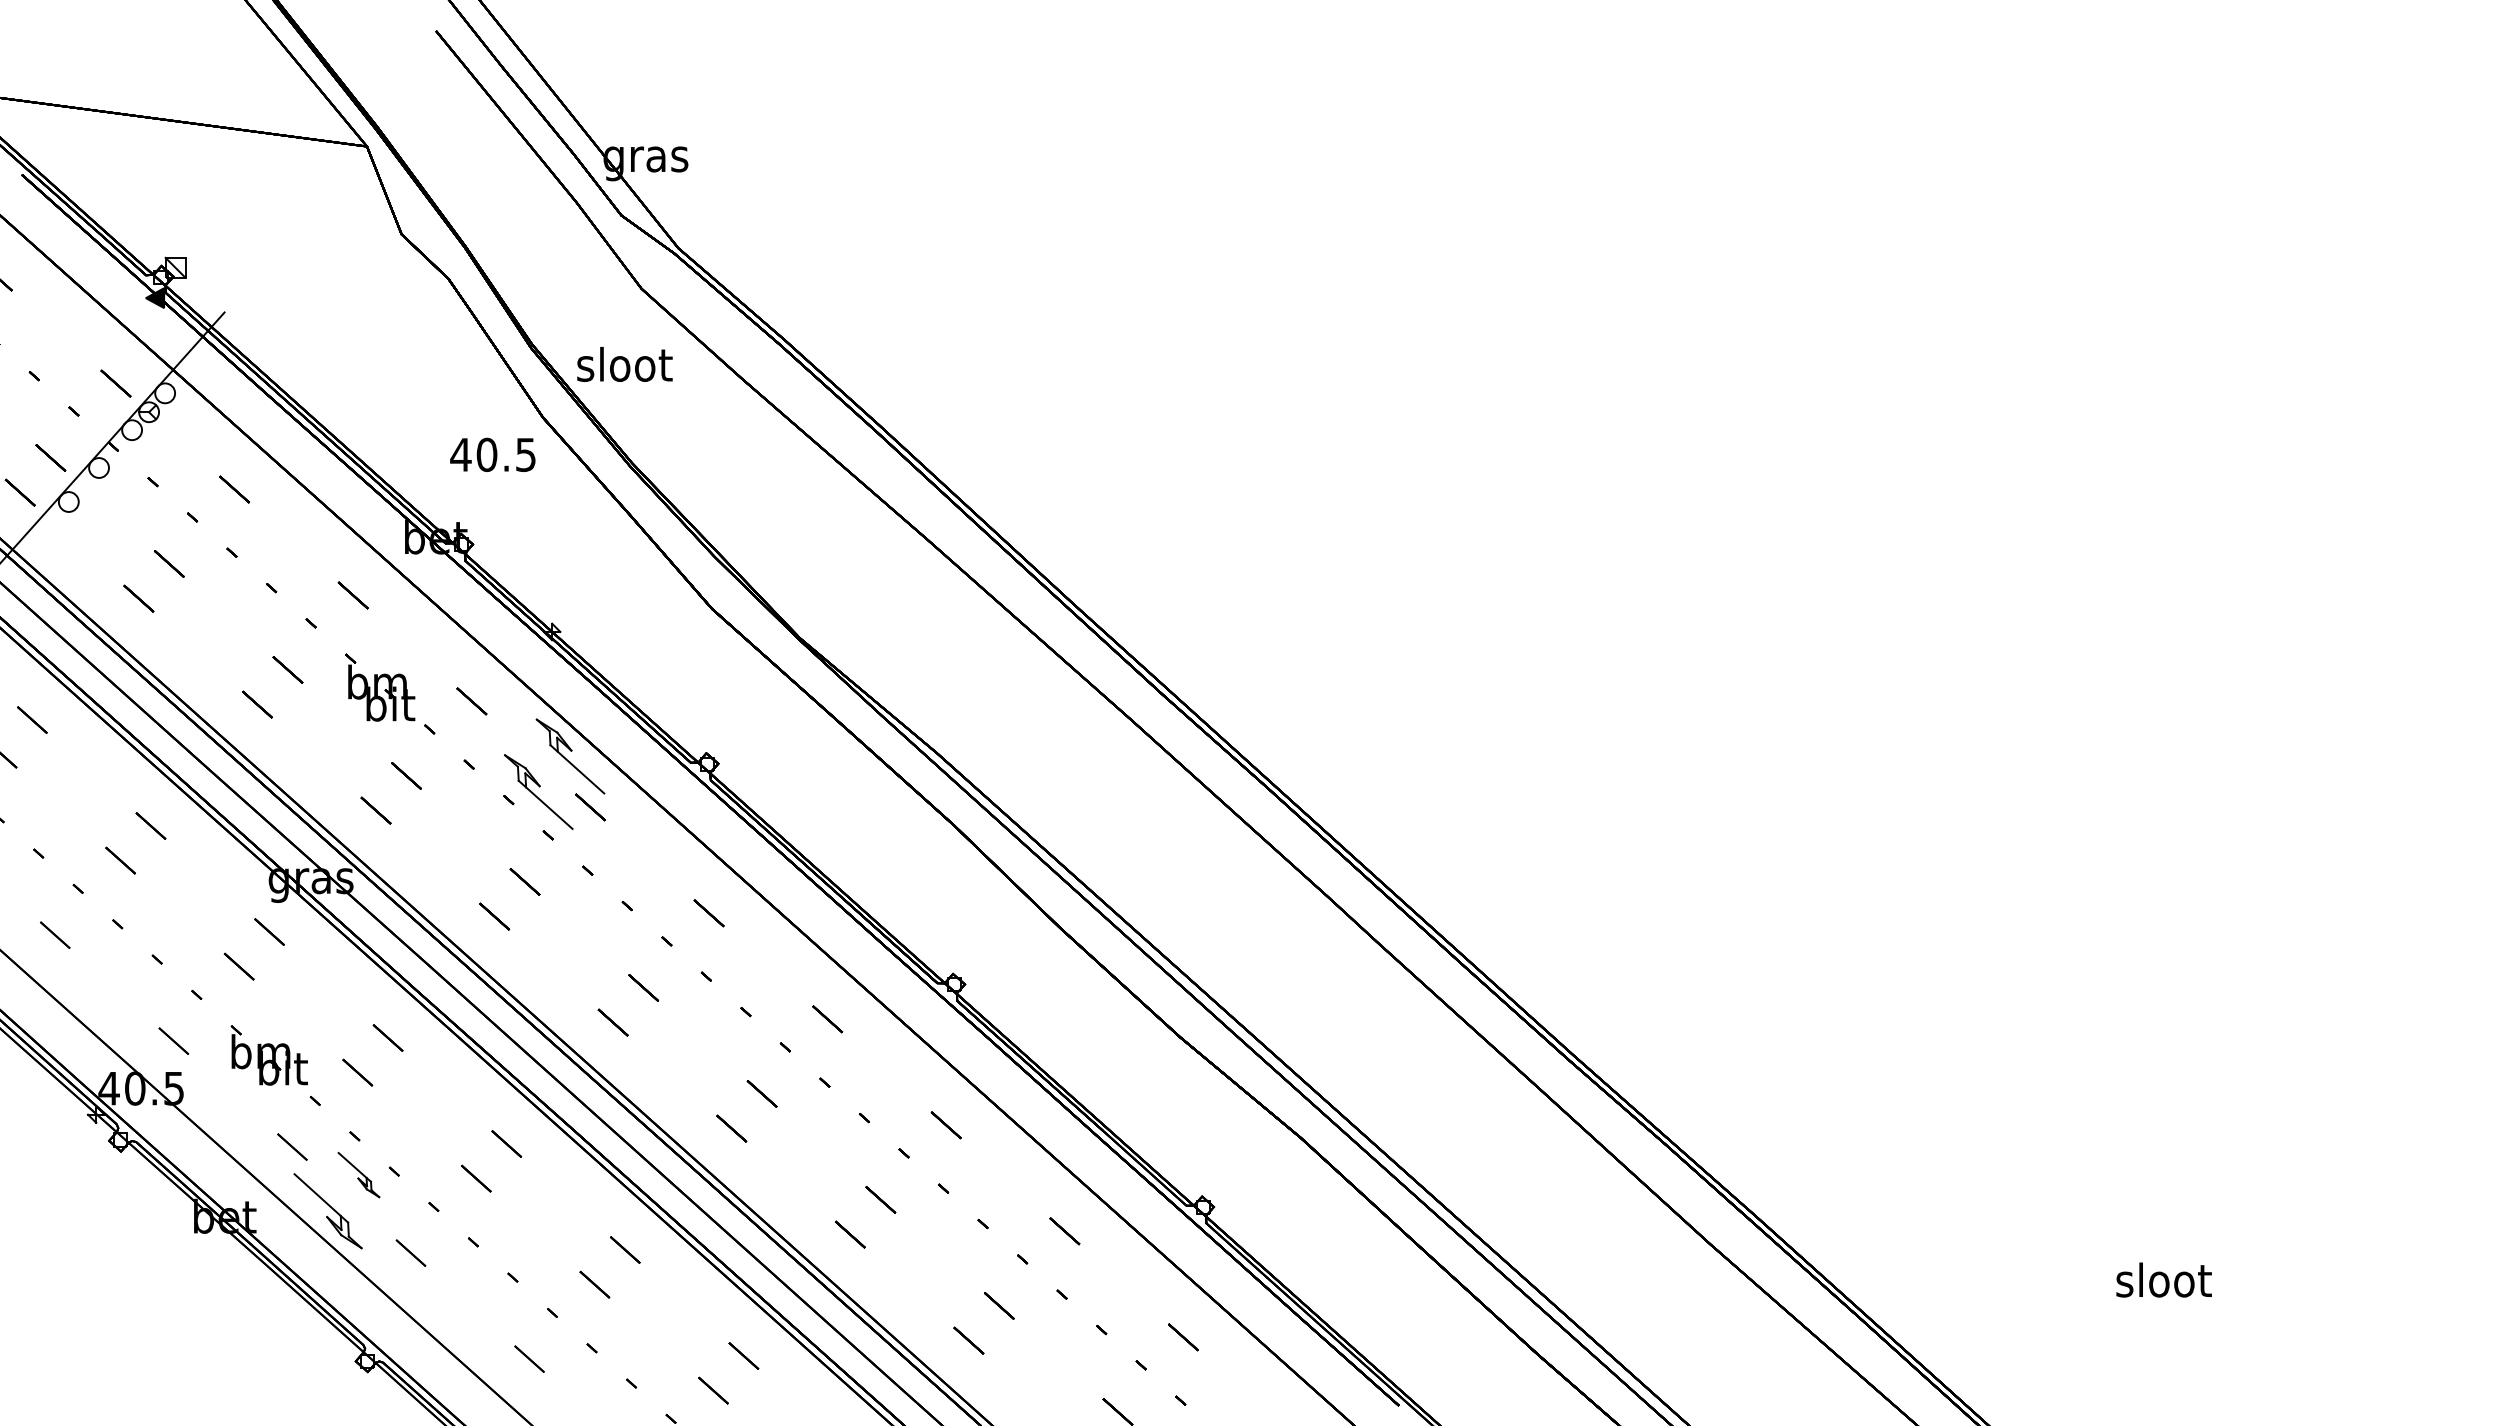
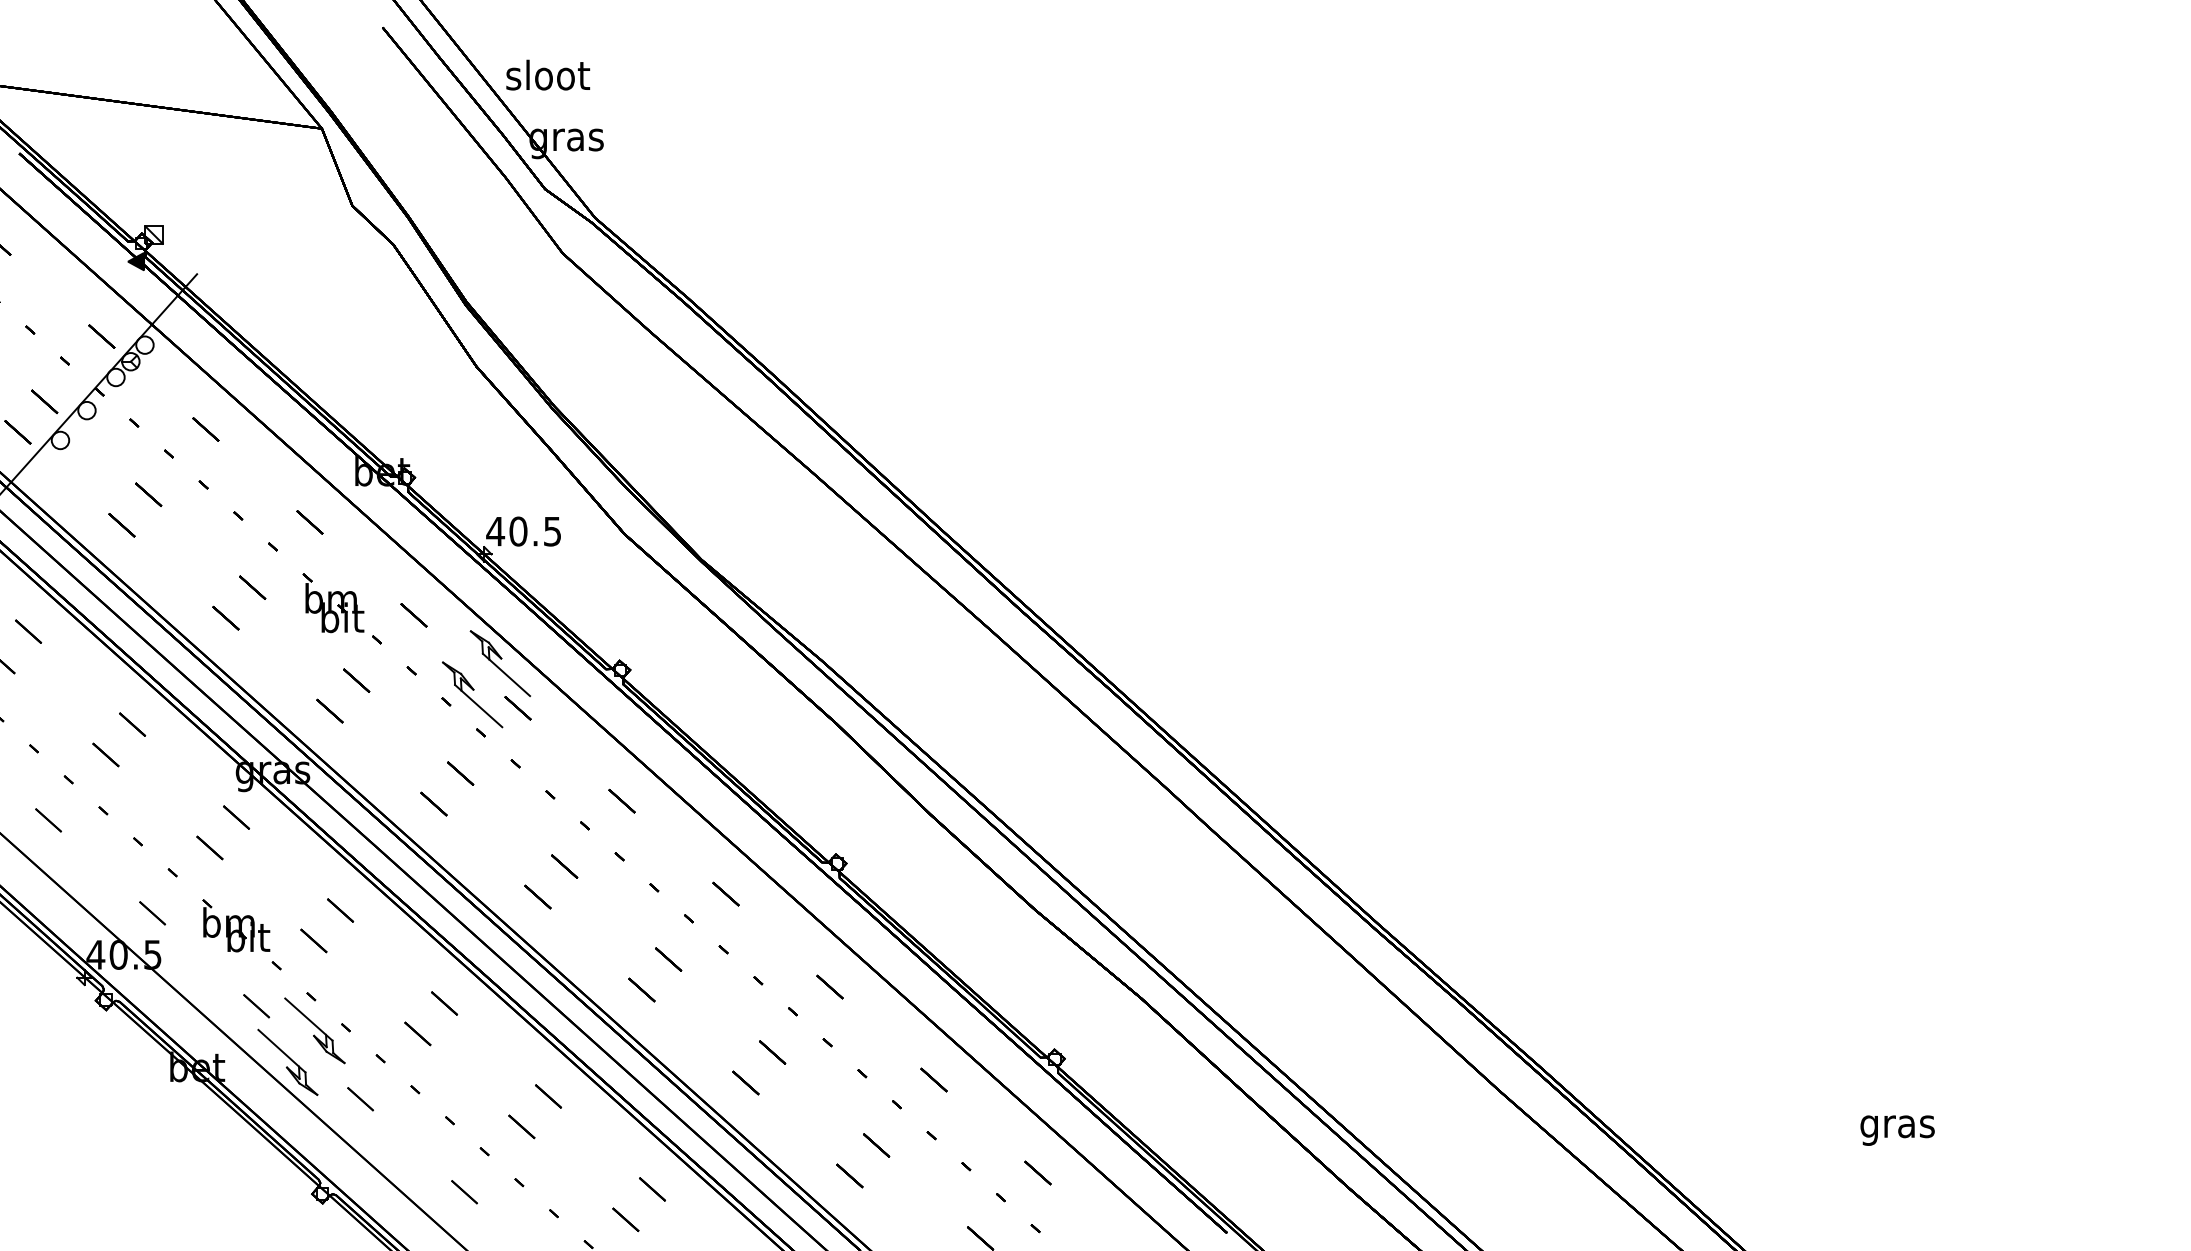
text: (624, 364) -> (547, 75), moved
text: (492, 454) -> (523, 531), moved
part: (358, 1174) -> (314, 1030), size x1.67
text: (2163, 1284) -> (1897, 1126), sloot -> gras

